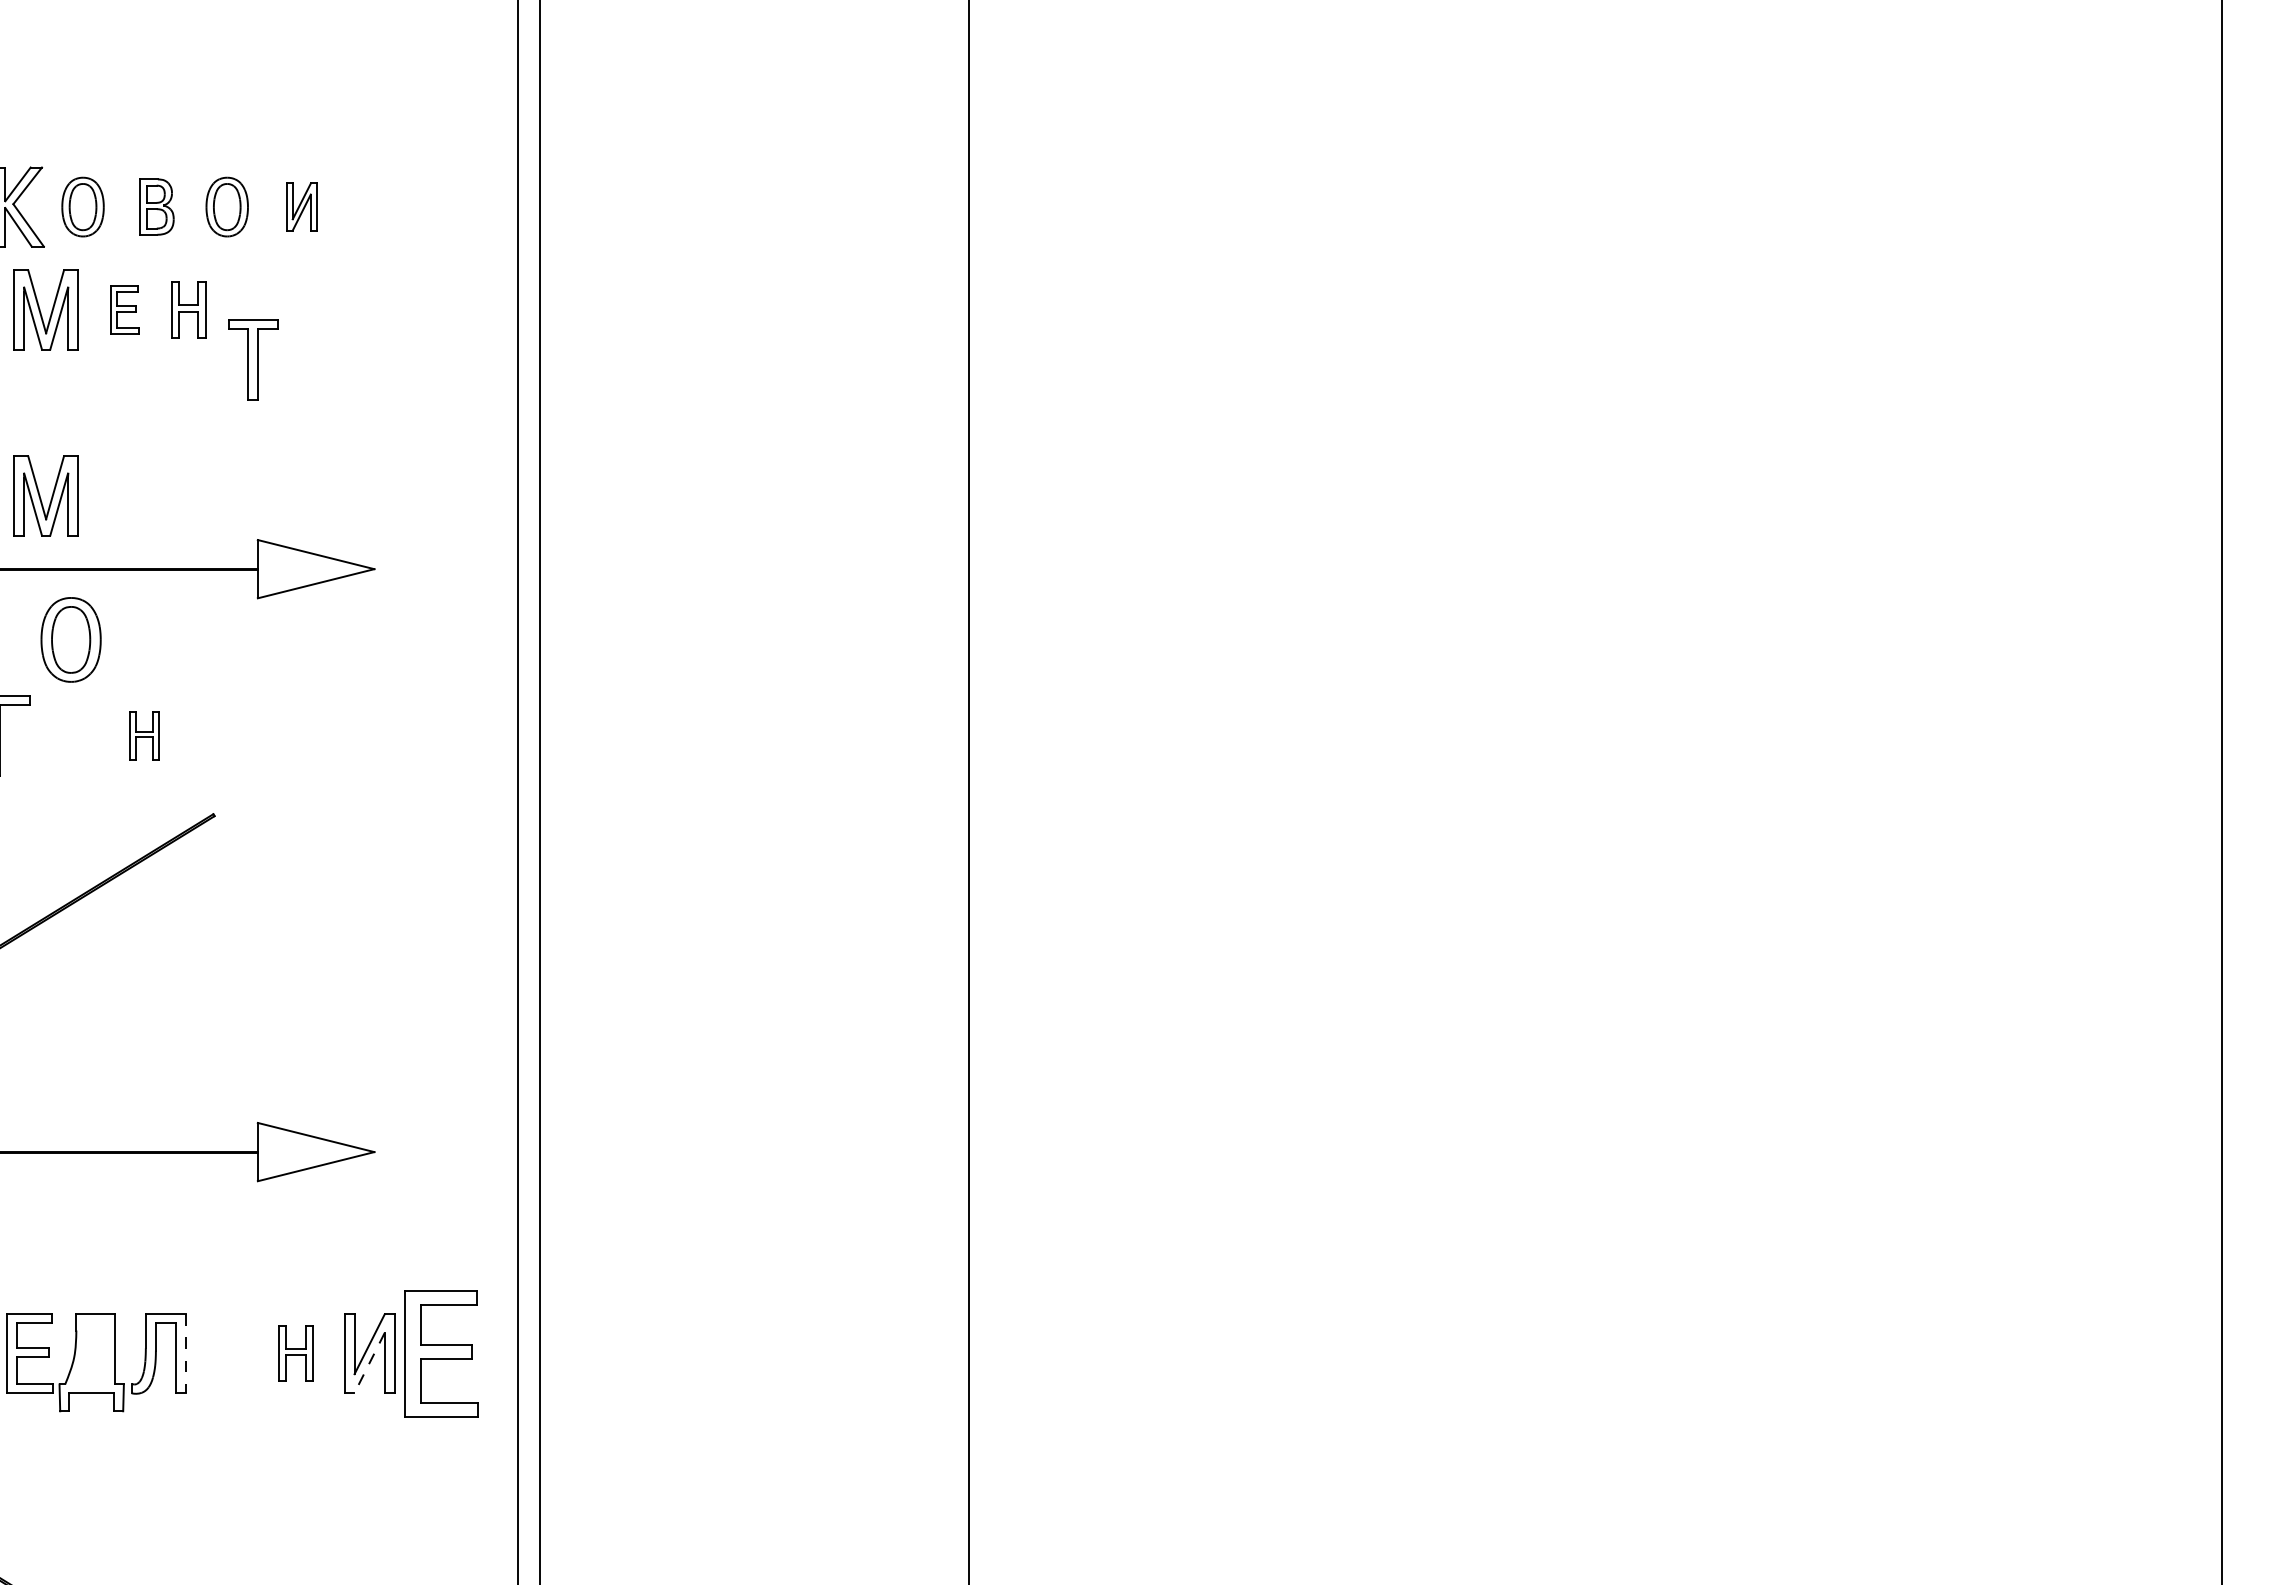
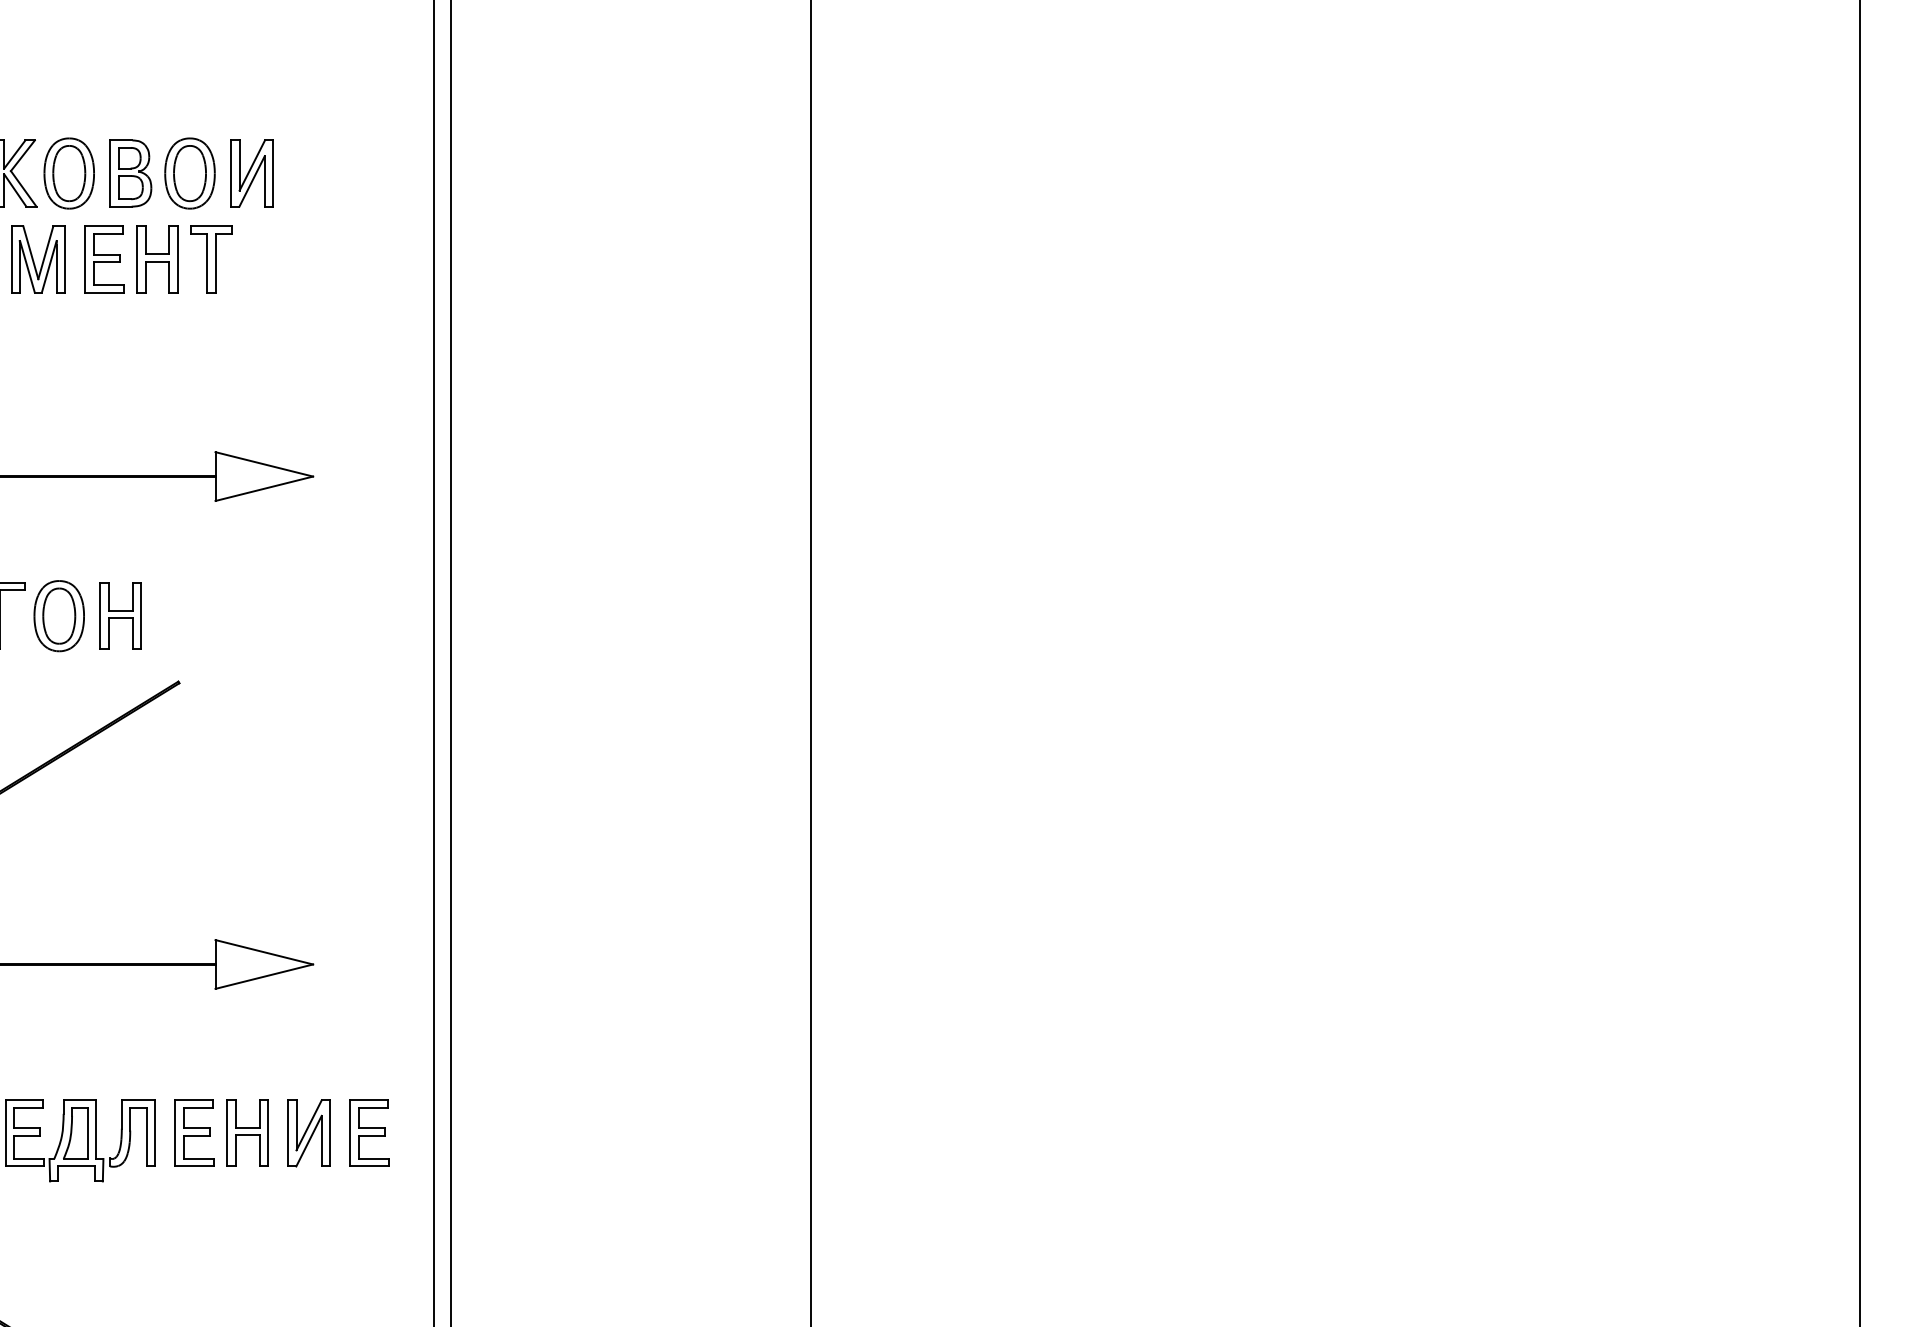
part: (82, 206) -> (68, 173), size x1.43
part: (156, 206) -> (130, 173), size x1.43
part: (226, 206) -> (189, 173), size x1.43
part: (301, 206) -> (252, 173), size x1.67
part: (124, 309) -> (103, 259), size x1.67
part: (188, 309) -> (157, 259), size x1.43
part: (253, 359) -> (211, 259), moved
part: (45, 495) -> (37, 414), removed
part: (70, 639) -> (58, 615), moved
part: (144, 735) -> (120, 615), size x1.67
part: (90, 1353) -> (75, 1133), added
line: (185, 1353) -> (155, 1133), dashed -> solid
part: (232, 1353) -> (194, 1133), added
part: (295, 1353) -> (247, 1133), size x1.43
part: (441, 1353) -> (369, 1133), size x0.62
line: (369, 1363) -> (309, 1141), dashed -> solid

